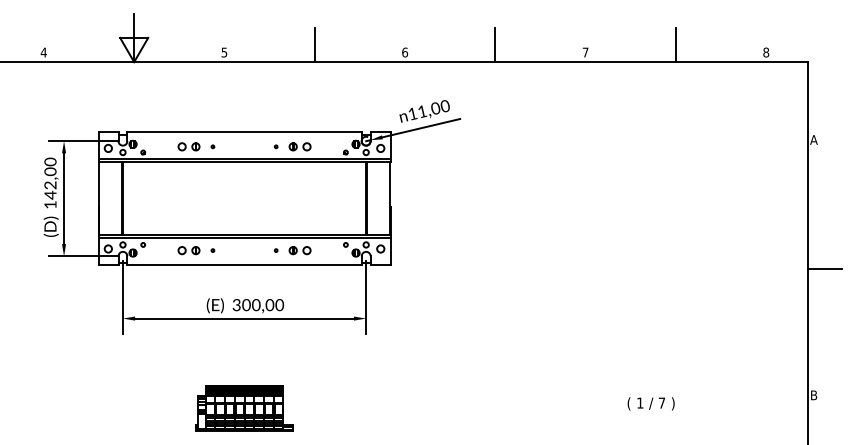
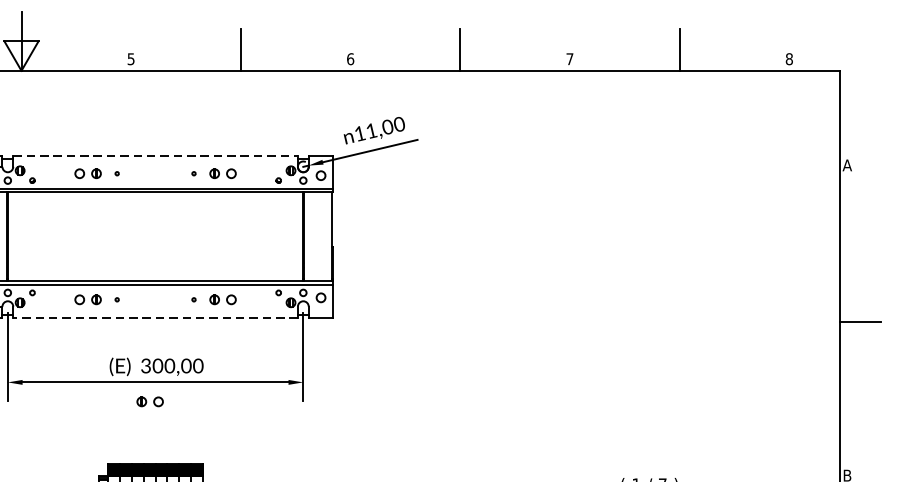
line: (245, 132) -> (156, 156), solid -> dashed
line: (244, 265) -> (155, 317), solid -> dashed
part: (239, 334) -> (149, 401), added

